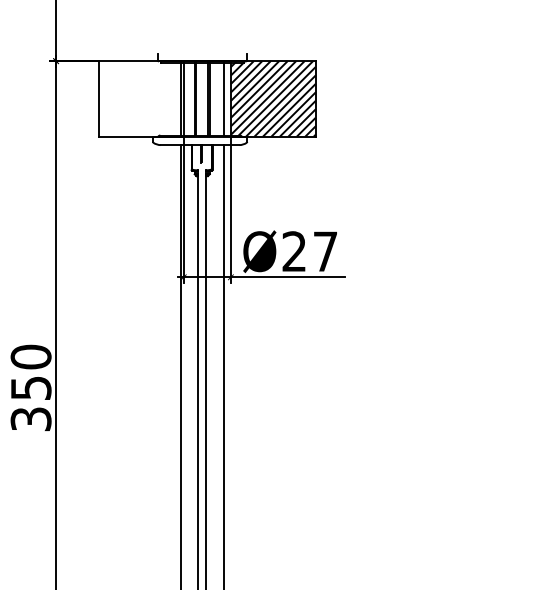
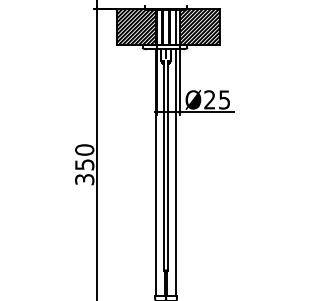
hatch: (140, 99) -> (136, 27), added
text: (325, 250) -> (224, 99), Ø27 -> Ø25

